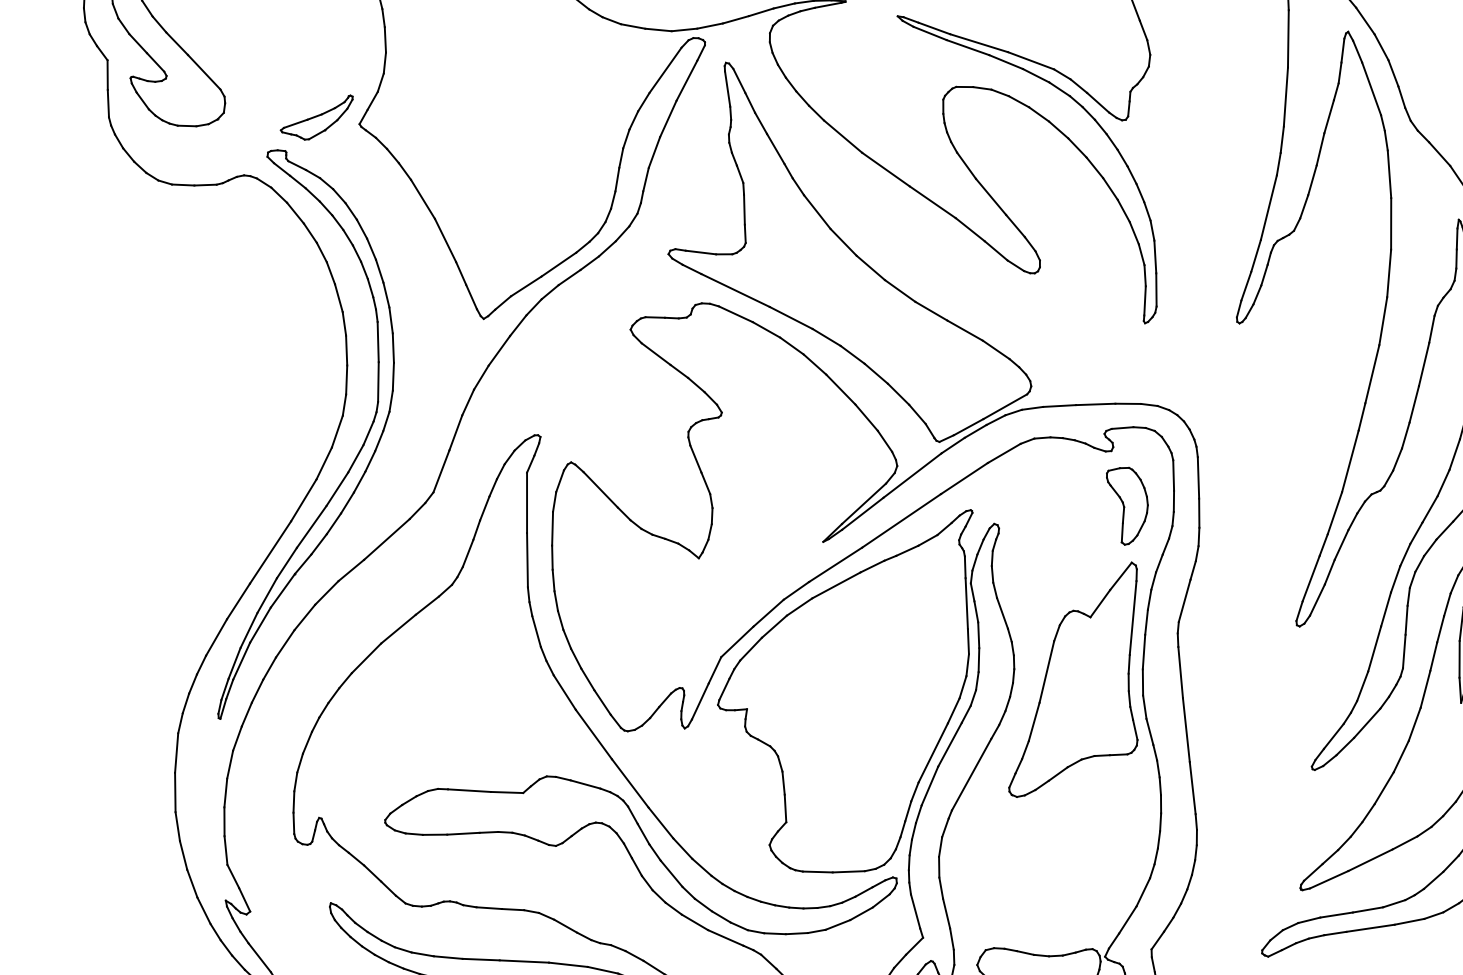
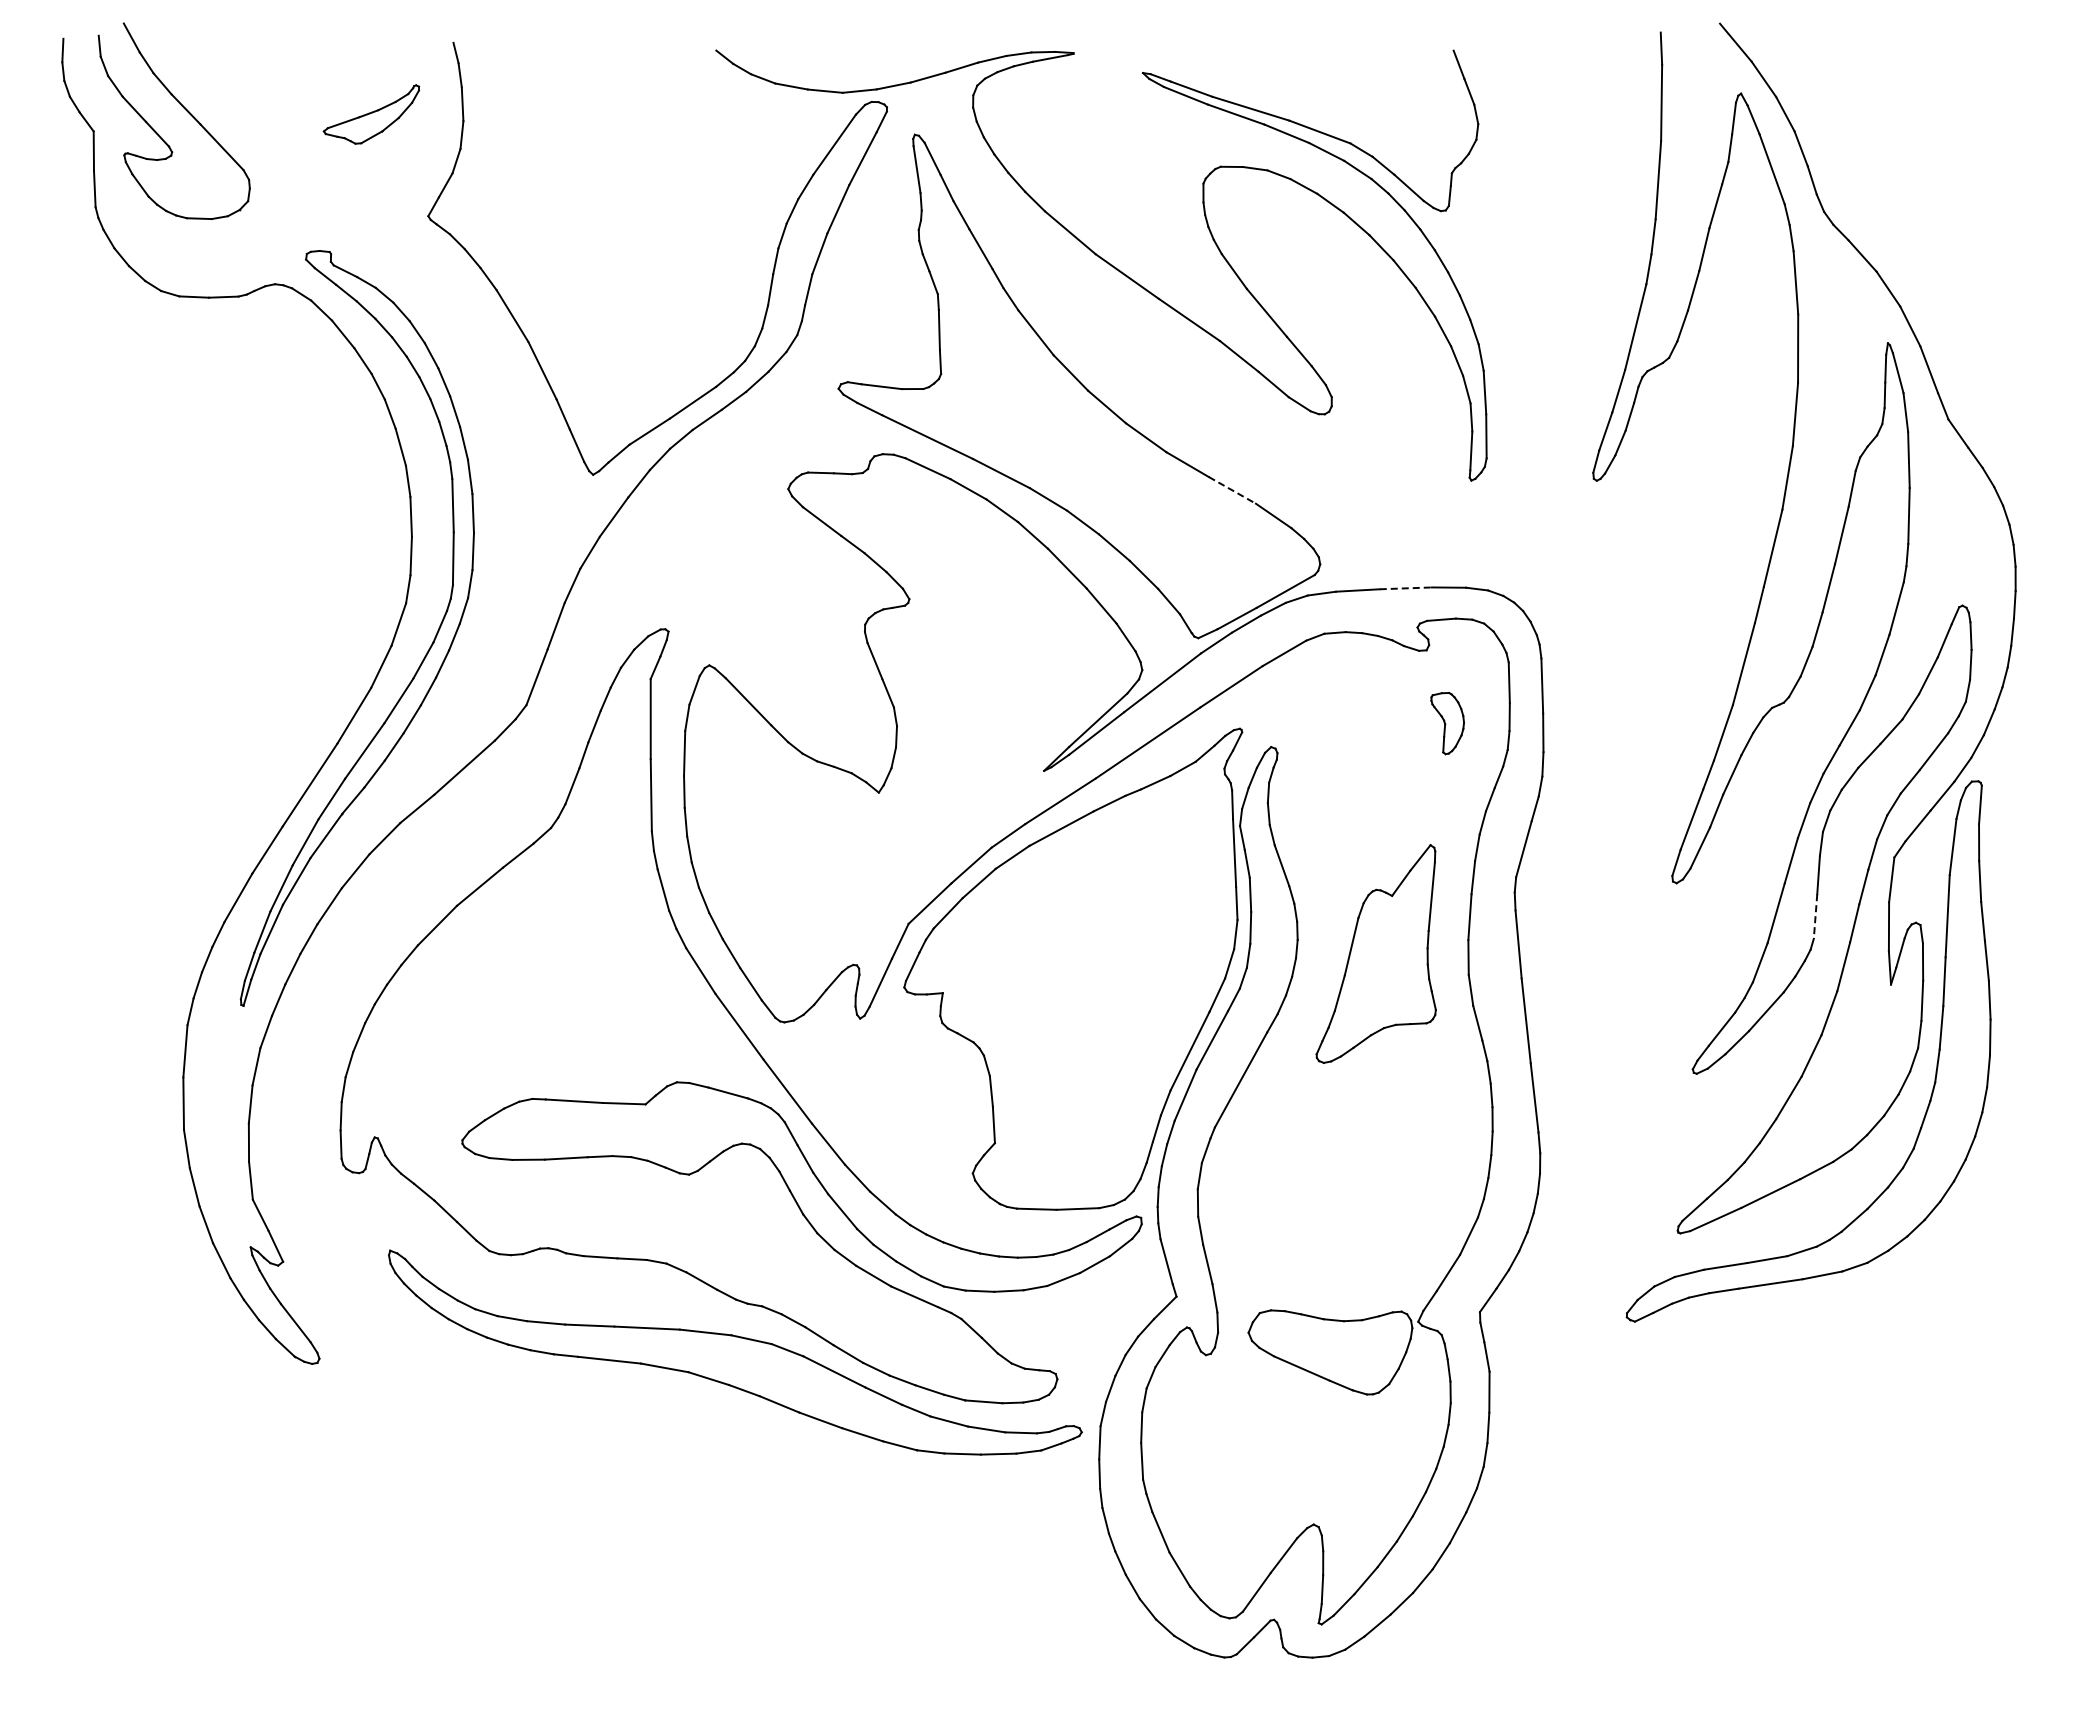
part: (316, 117) -> (371, 114), moved
line: (965, 330) -> (1232, 490), solid -> dashed
line: (1096, 404) -> (1406, 588), solid -> dashed
part: (1127, 506) -> (1447, 723), size x0.6
line: (1404, 652) -> (1815, 917), solid -> dashed
part: (1073, 679) -> (1376, 953), size x0.7

